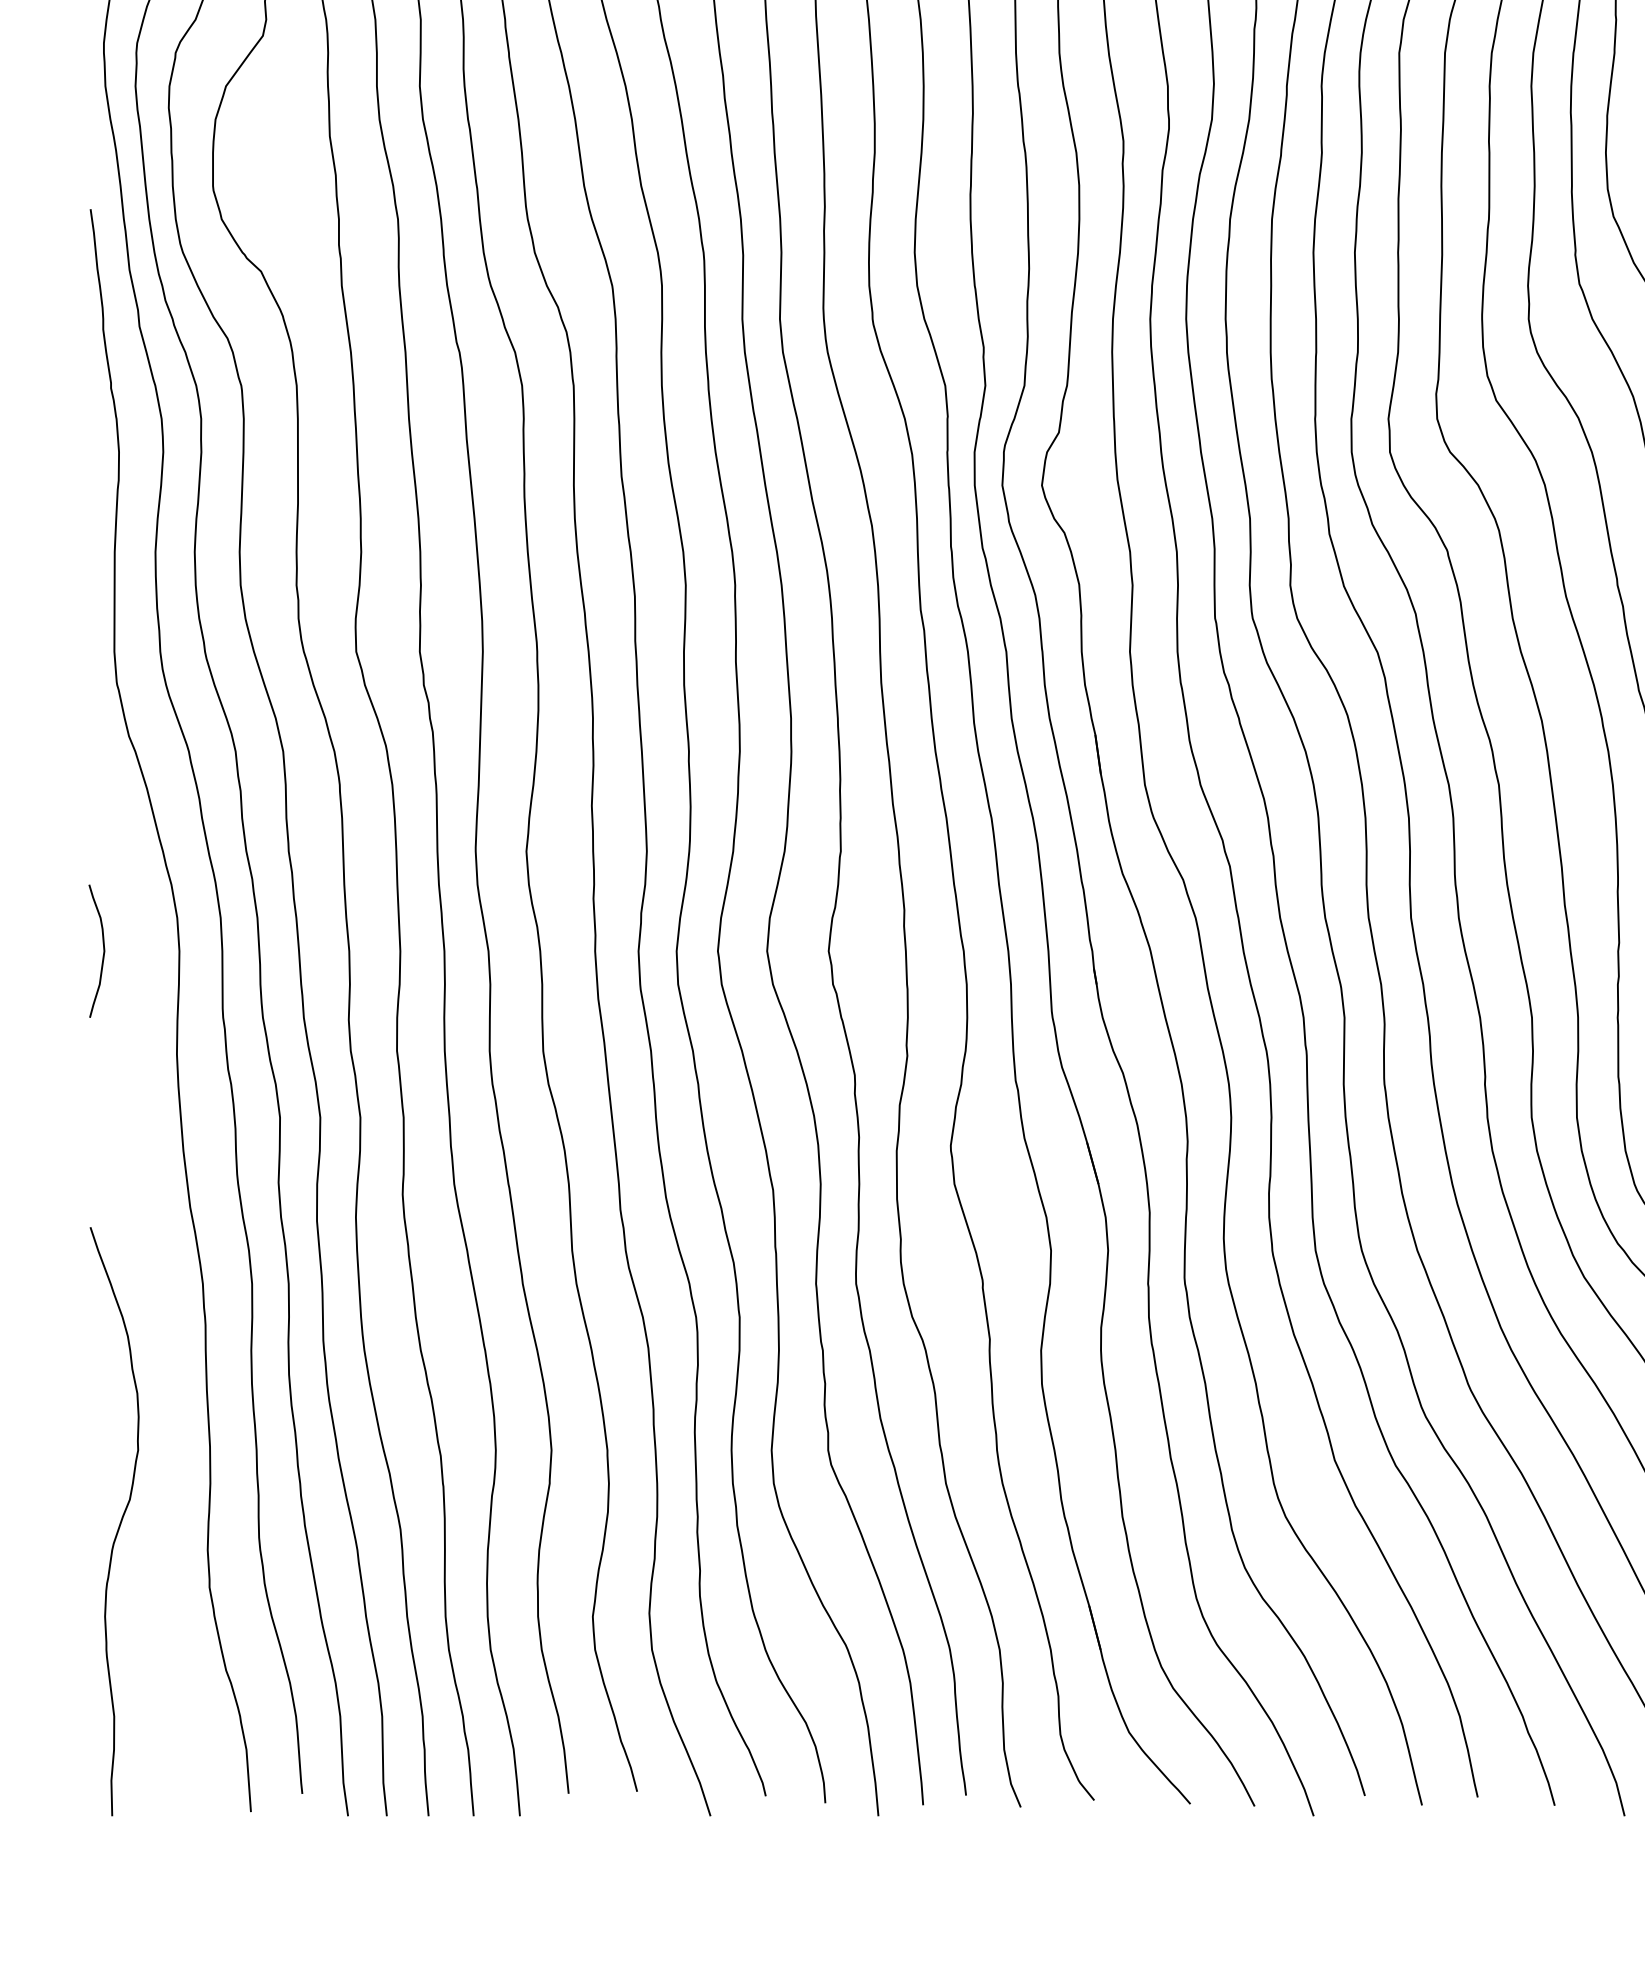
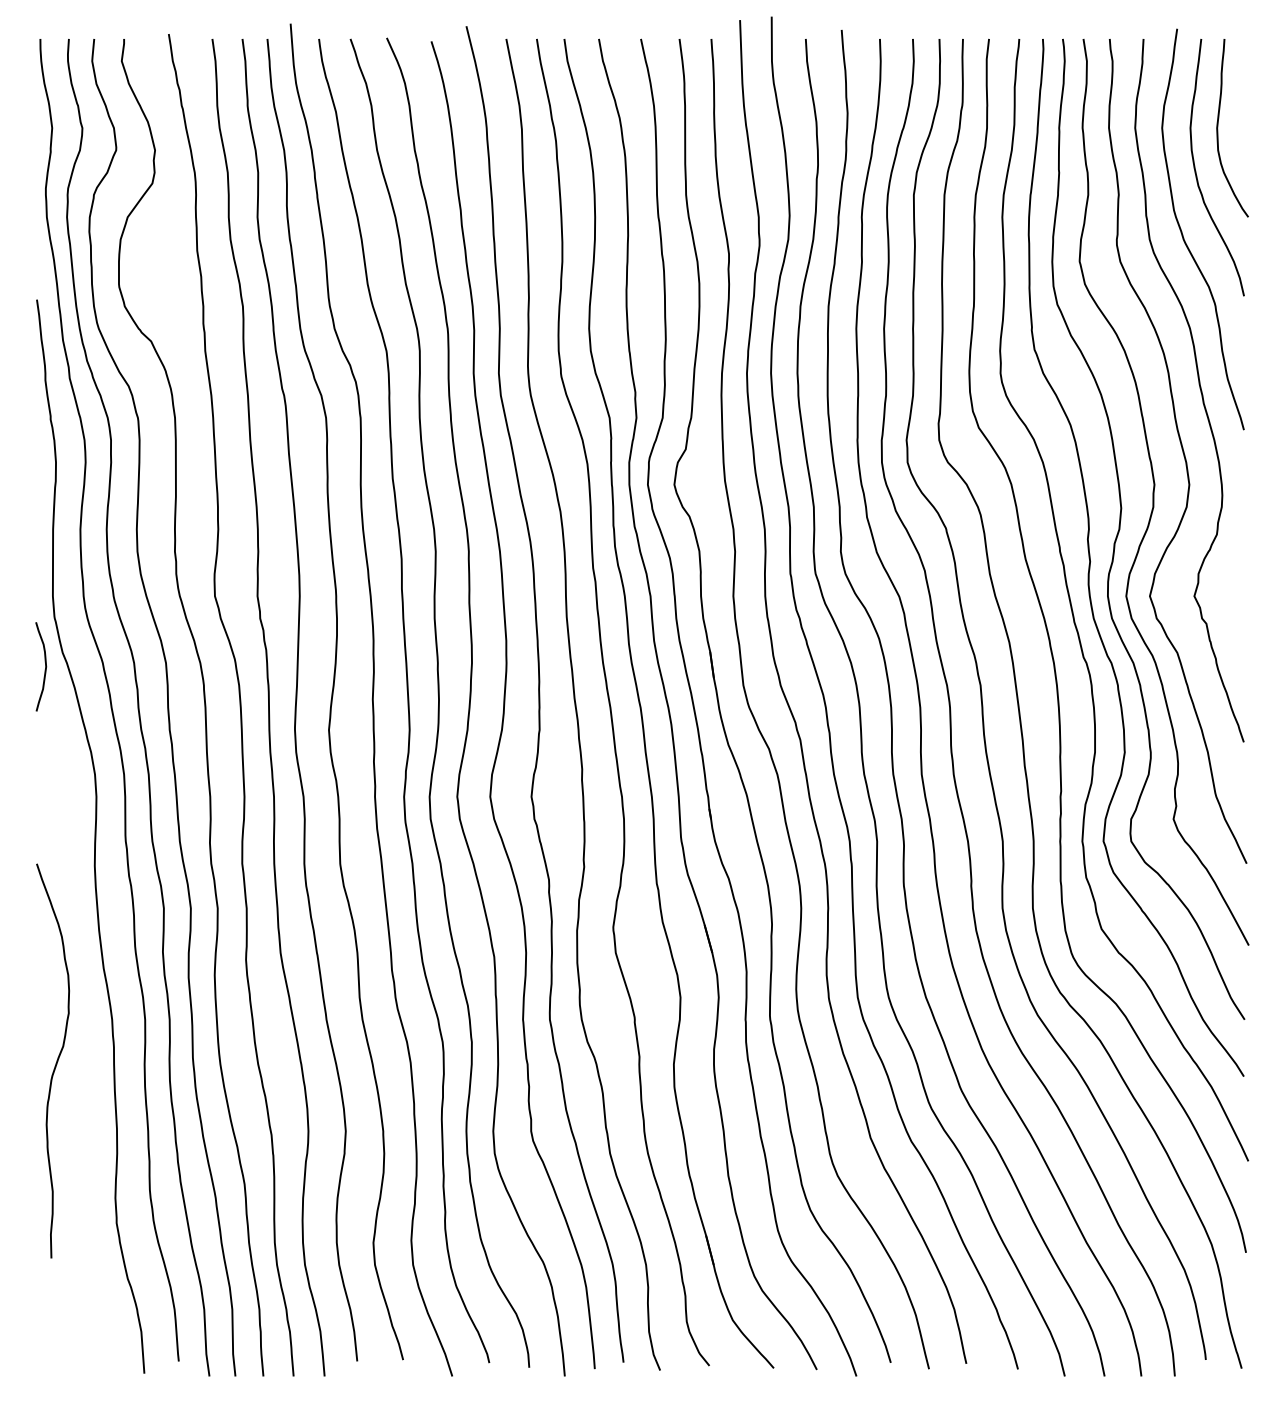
curve: (103, 950) -> (45, 666), moved
curve: (119, 1520) -> (56, 1060), moved

